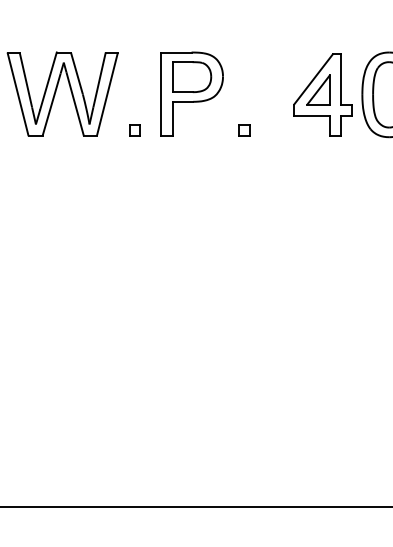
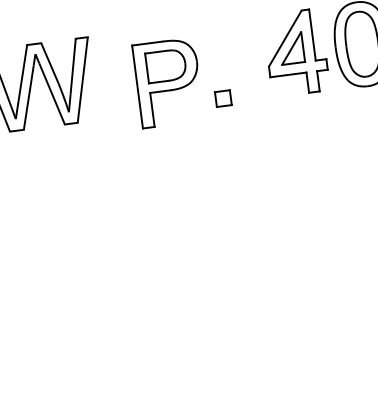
part: (191, 93) -> (167, 82), moved
part: (134, 130) -> (114, 112), removed
part: (244, 130) -> (223, 98), size x1.4

